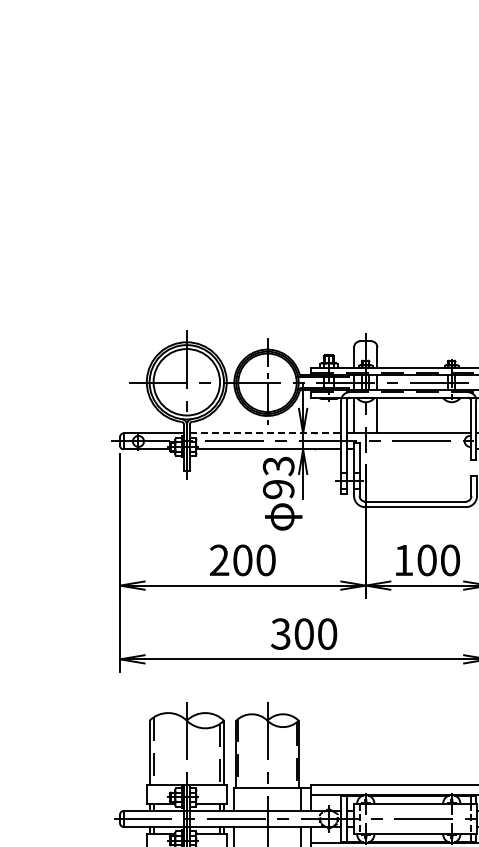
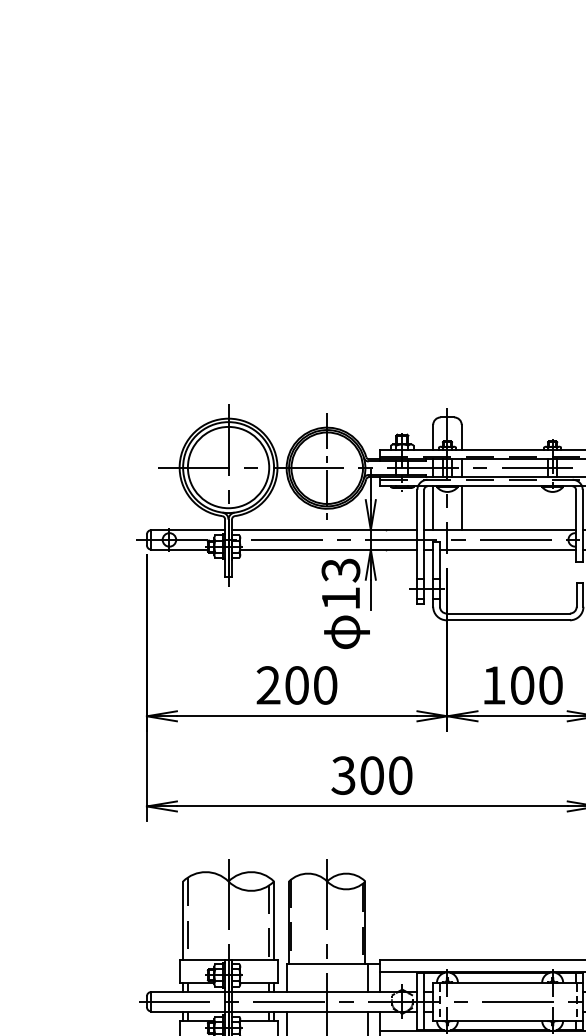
line: (265, 433) -> (324, 530), dashed -> solid
line: (414, 449) -> (507, 549), added
text: (278, 489) -> (340, 598), 93 -> 13

